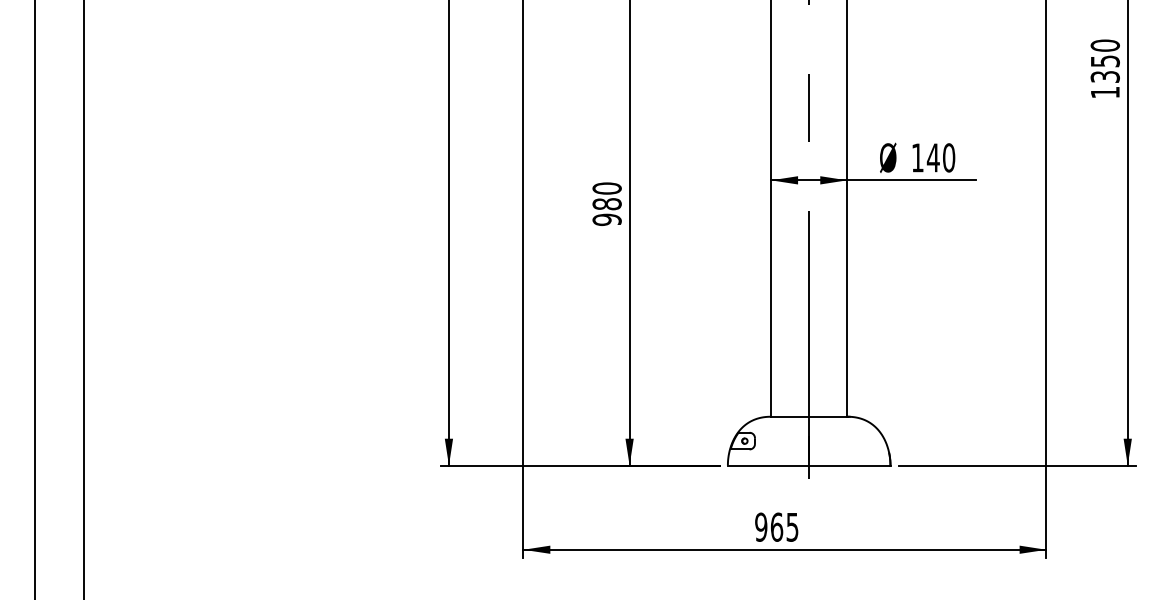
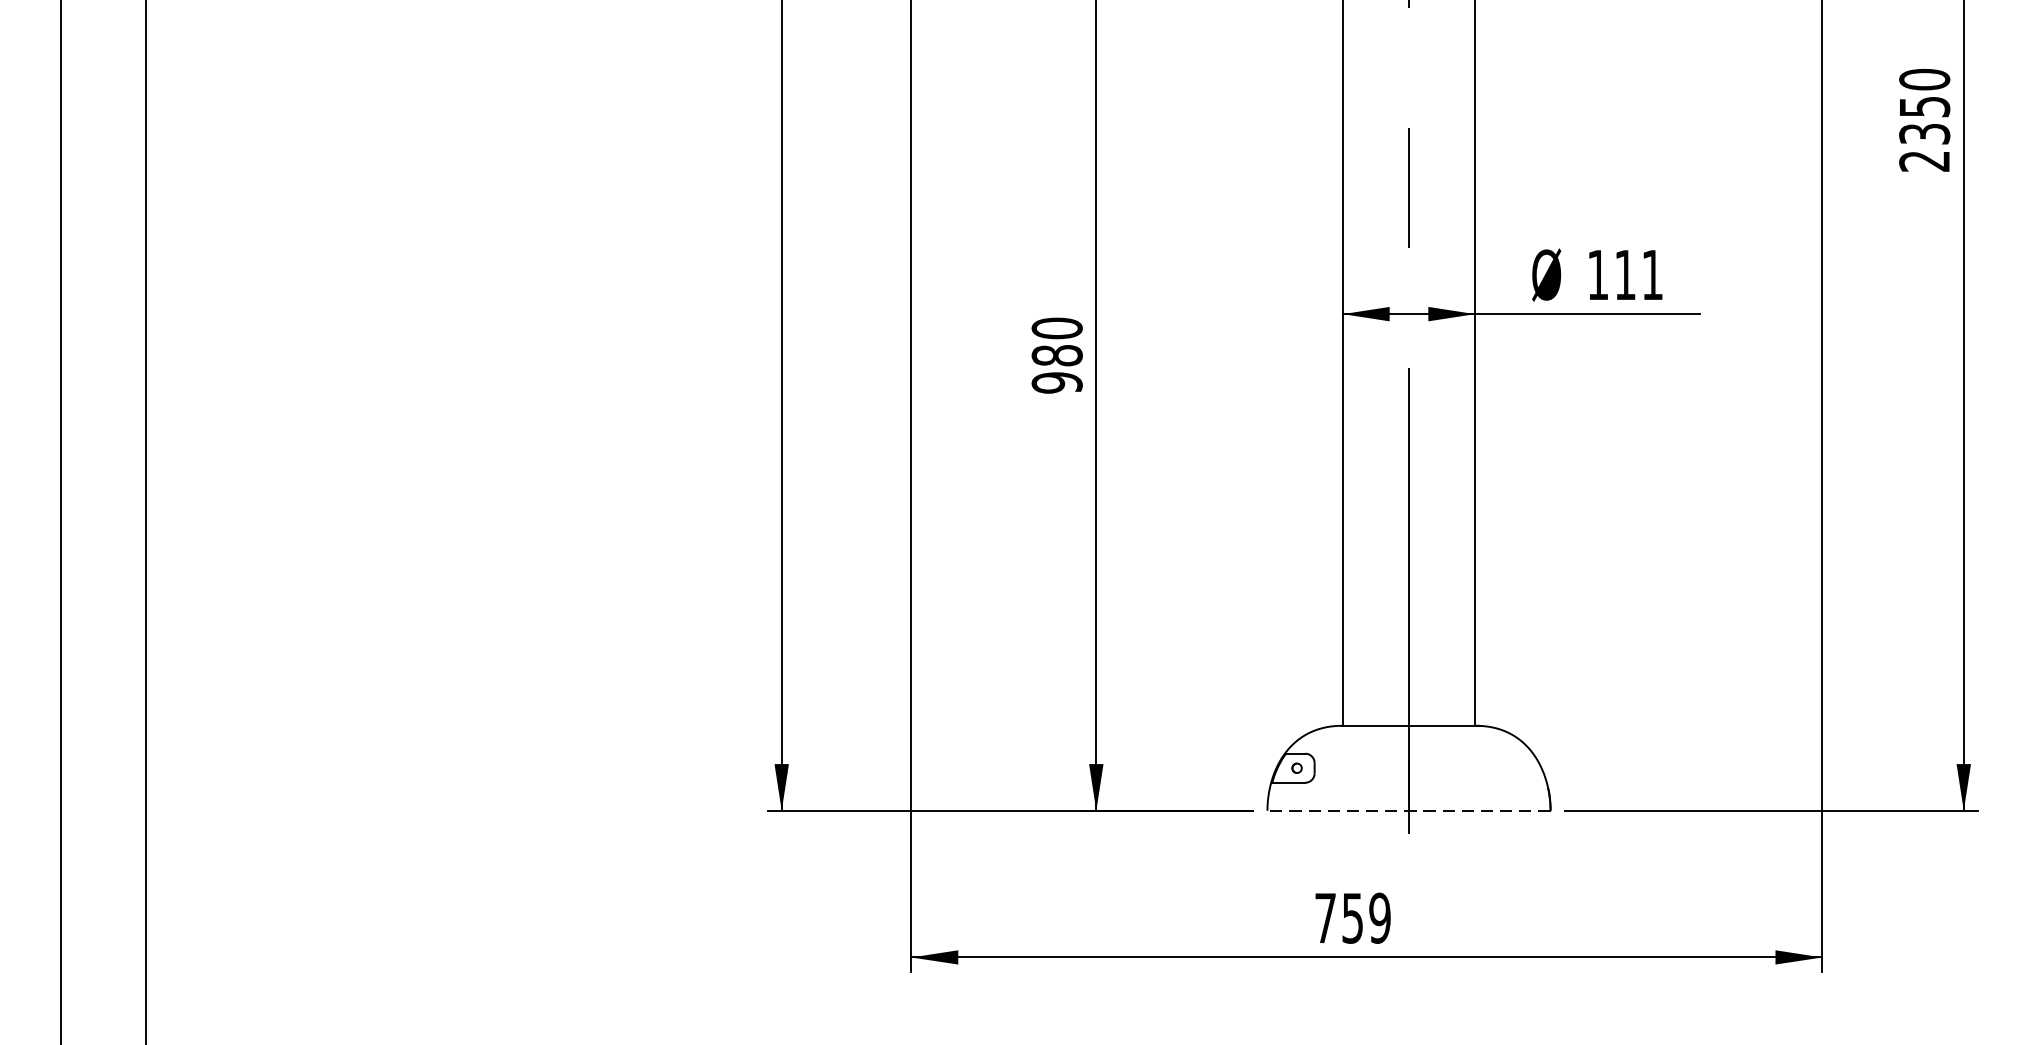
text: (1104, 92) -> (1923, 161), 1350 -> 2350
text: (940, 157) -> (1637, 274), 140 -> 111
line: (808, 465) -> (1407, 810), solid -> dashed
text: (776, 526) -> (1352, 916), 965 -> 759

